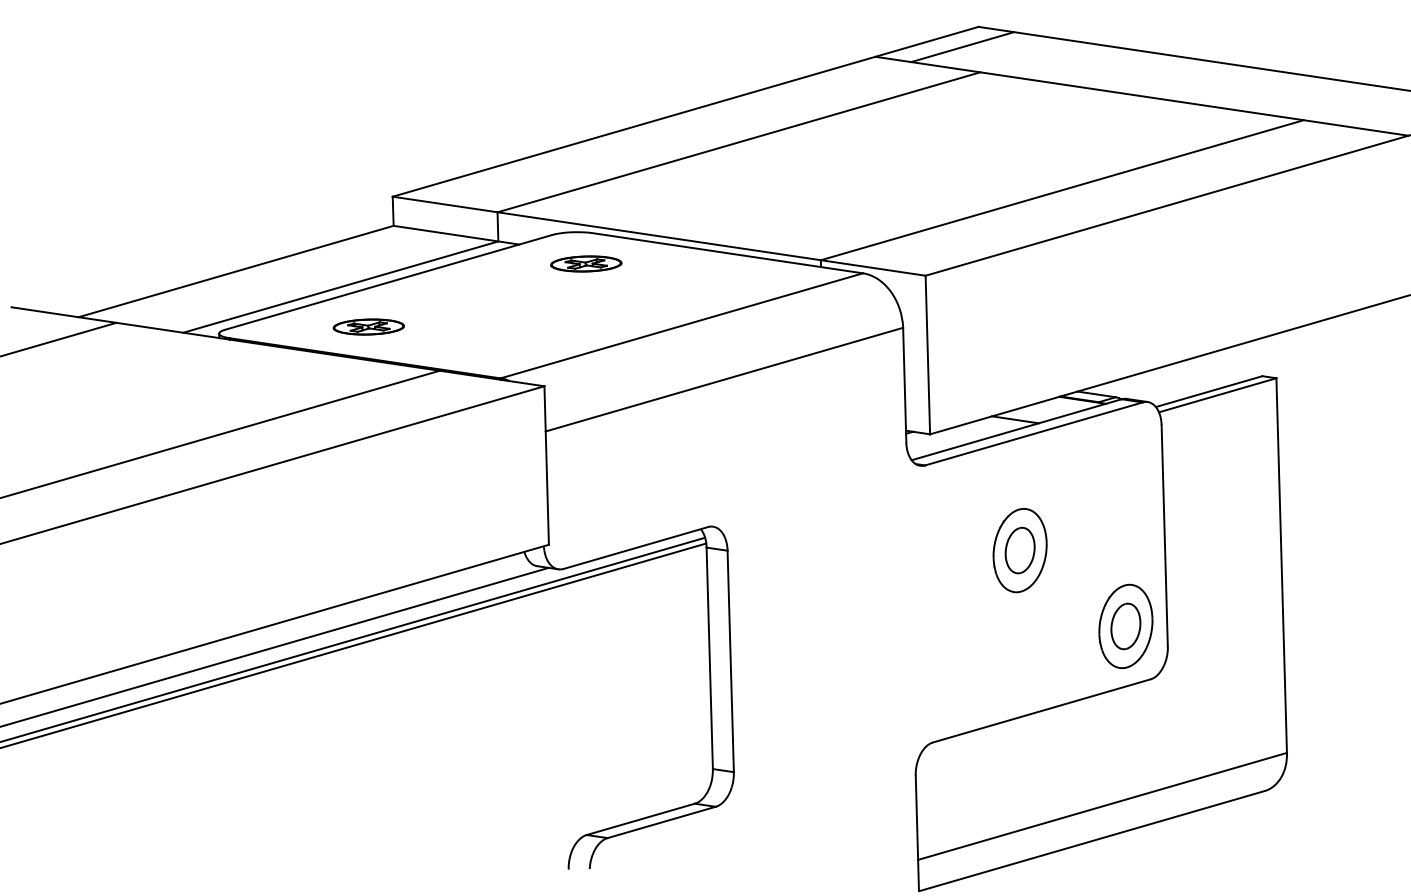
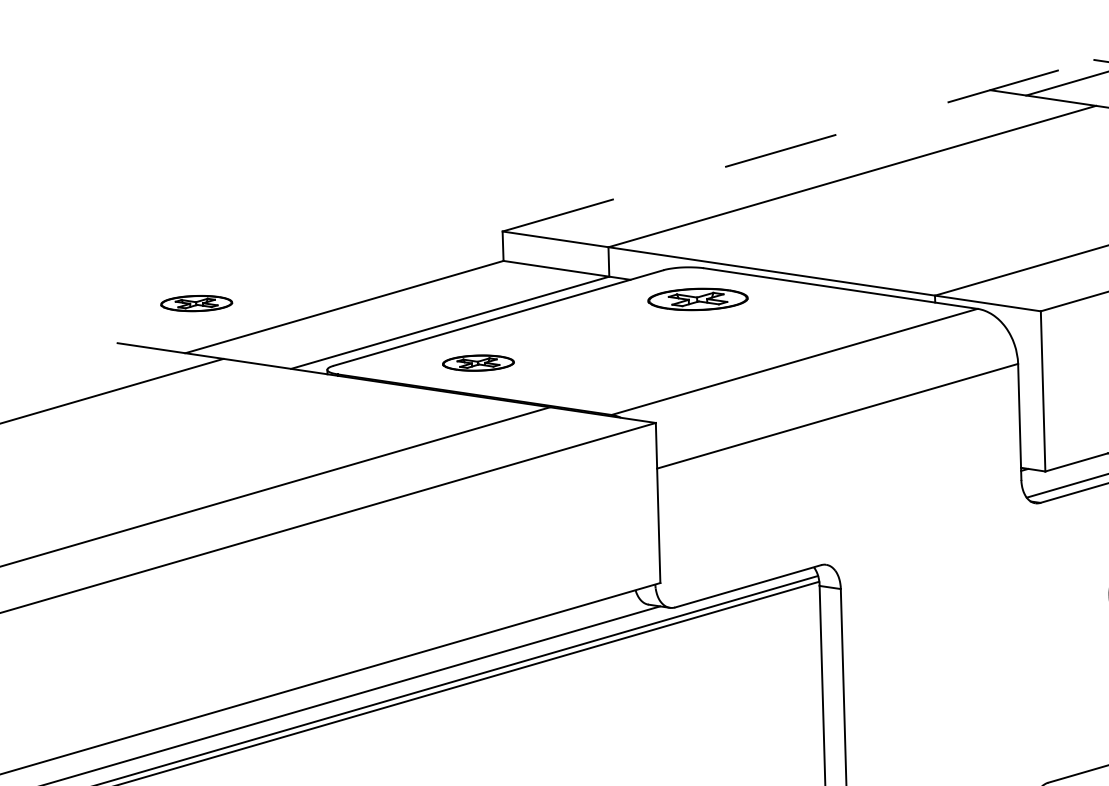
line: (685, 111) -> (798, 145), solid -> dashed
part: (586, 263) -> (698, 298), size x1.4
part: (89, 267) -> (196, 302), added

